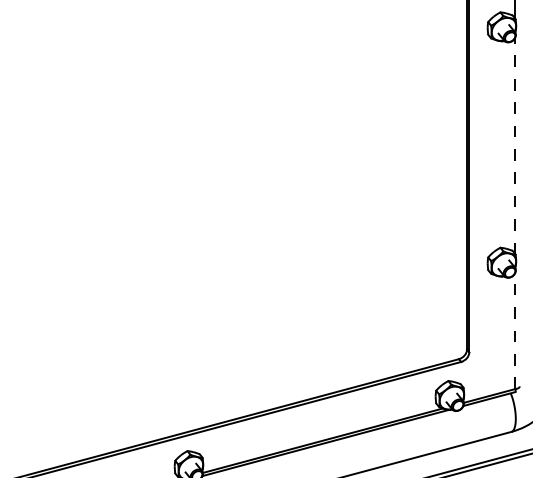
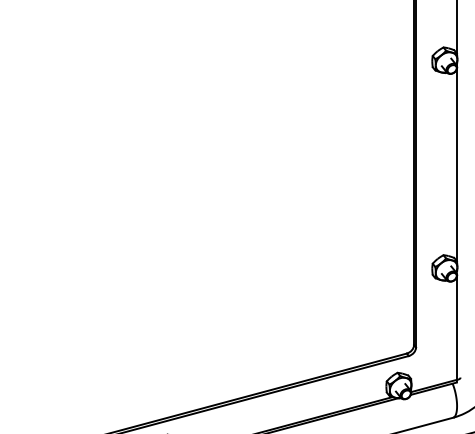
line: (515, 146) -> (456, 165), dashed -> solid
line: (515, 330) -> (456, 328), dashed -> solid

